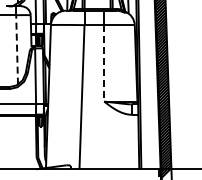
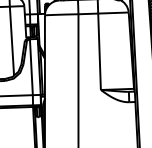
line: (17, 49) -> (12, 40), dashed -> solid
line: (104, 63) -> (99, 51), dashed -> solid

